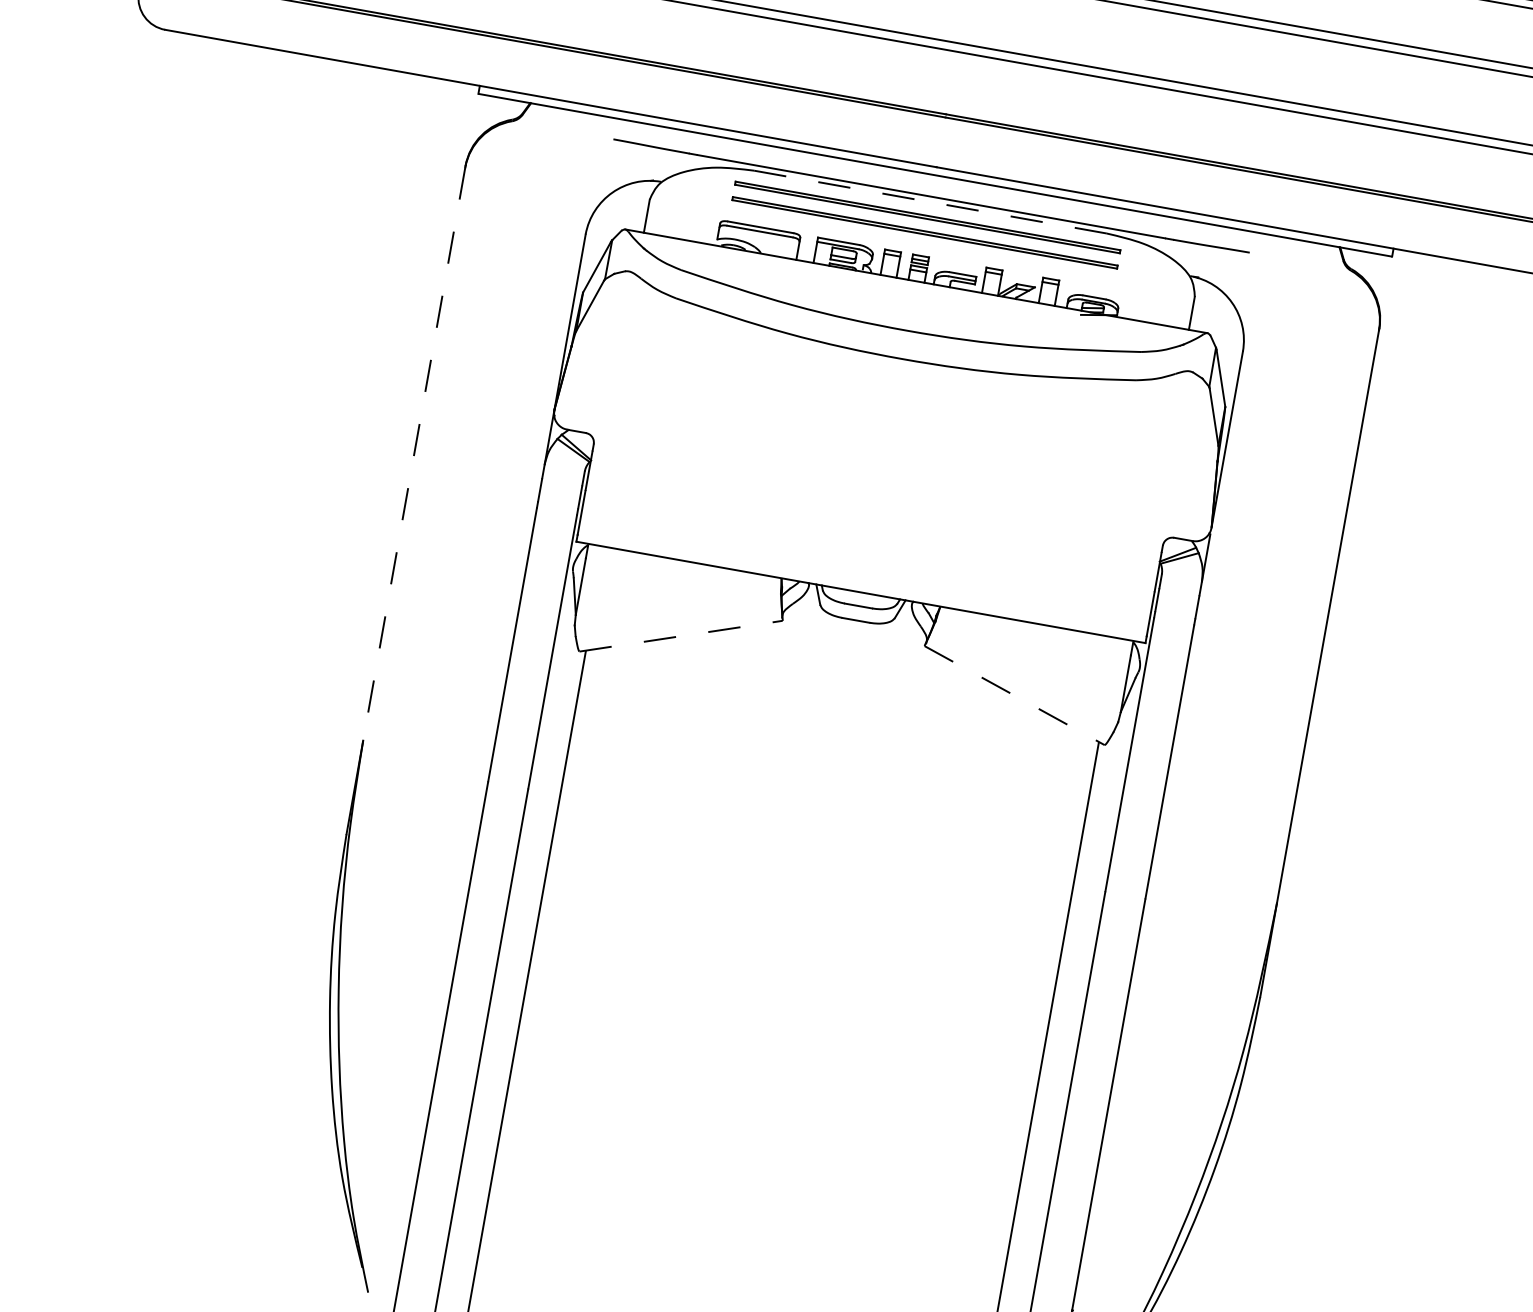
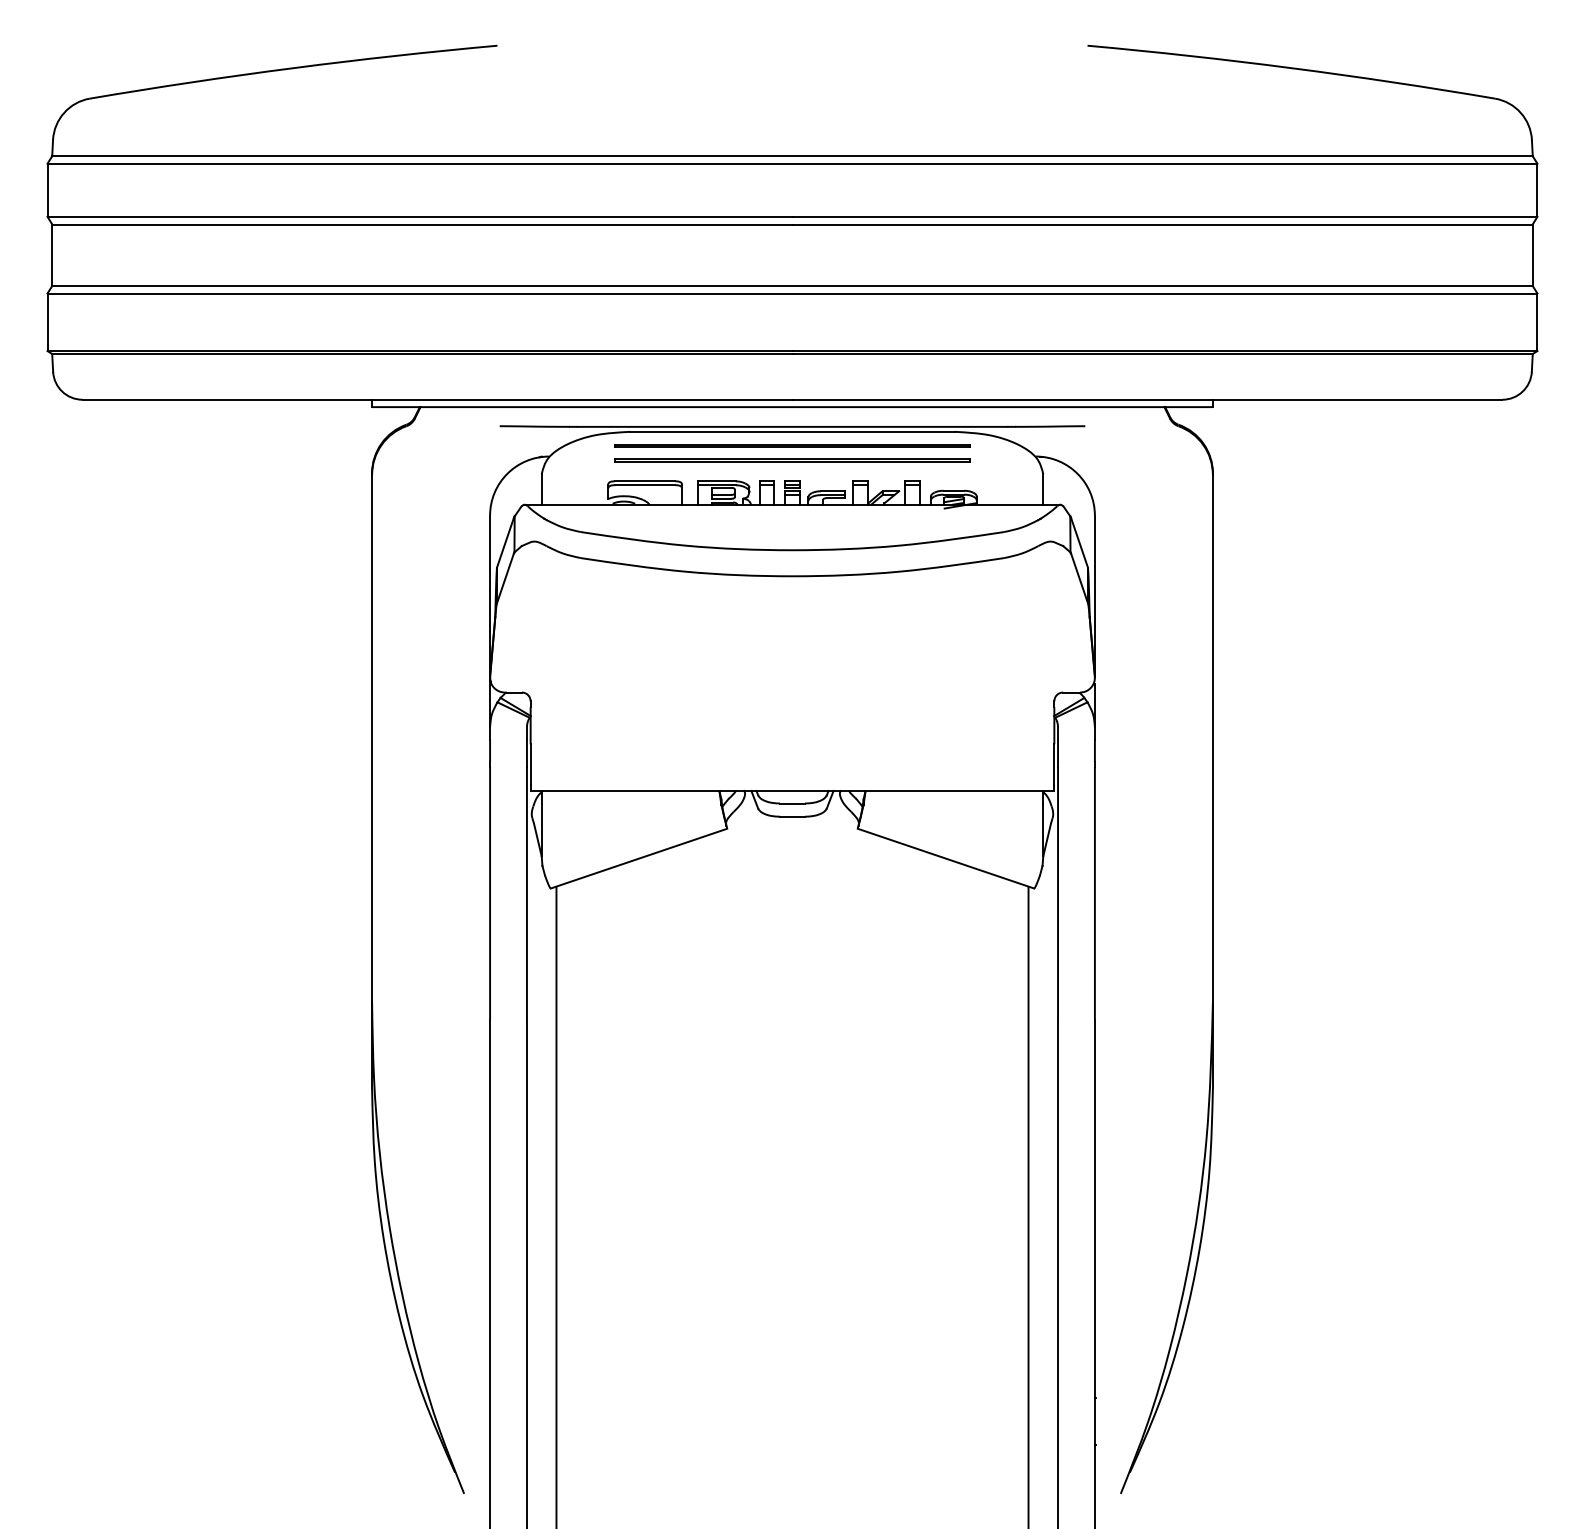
line: (930, 201) -> (792, 431), dashed -> solid
line: (414, 454) -> (372, 738), dashed -> solid
line: (681, 636) -> (639, 858), dashed -> solid
line: (1015, 695) -> (946, 858), dashed -> solid

